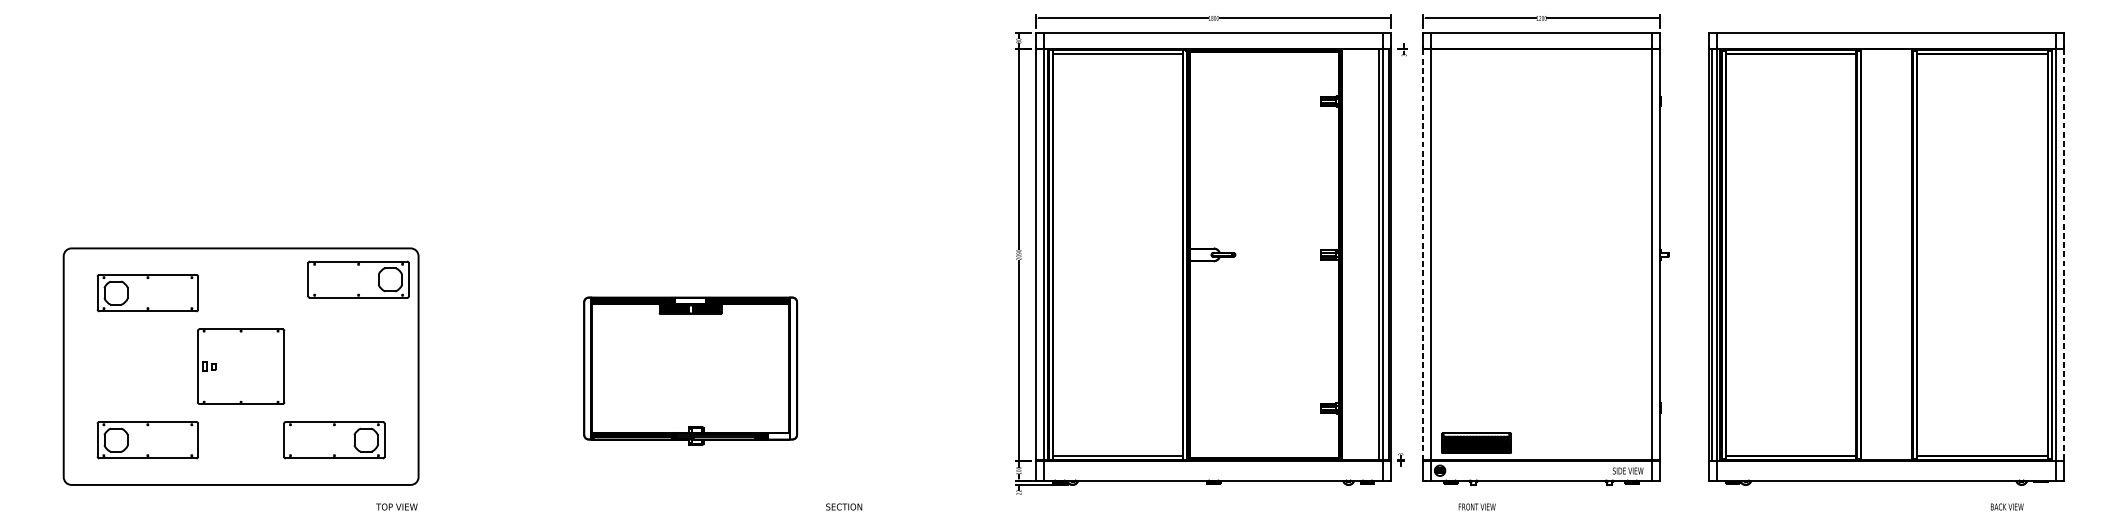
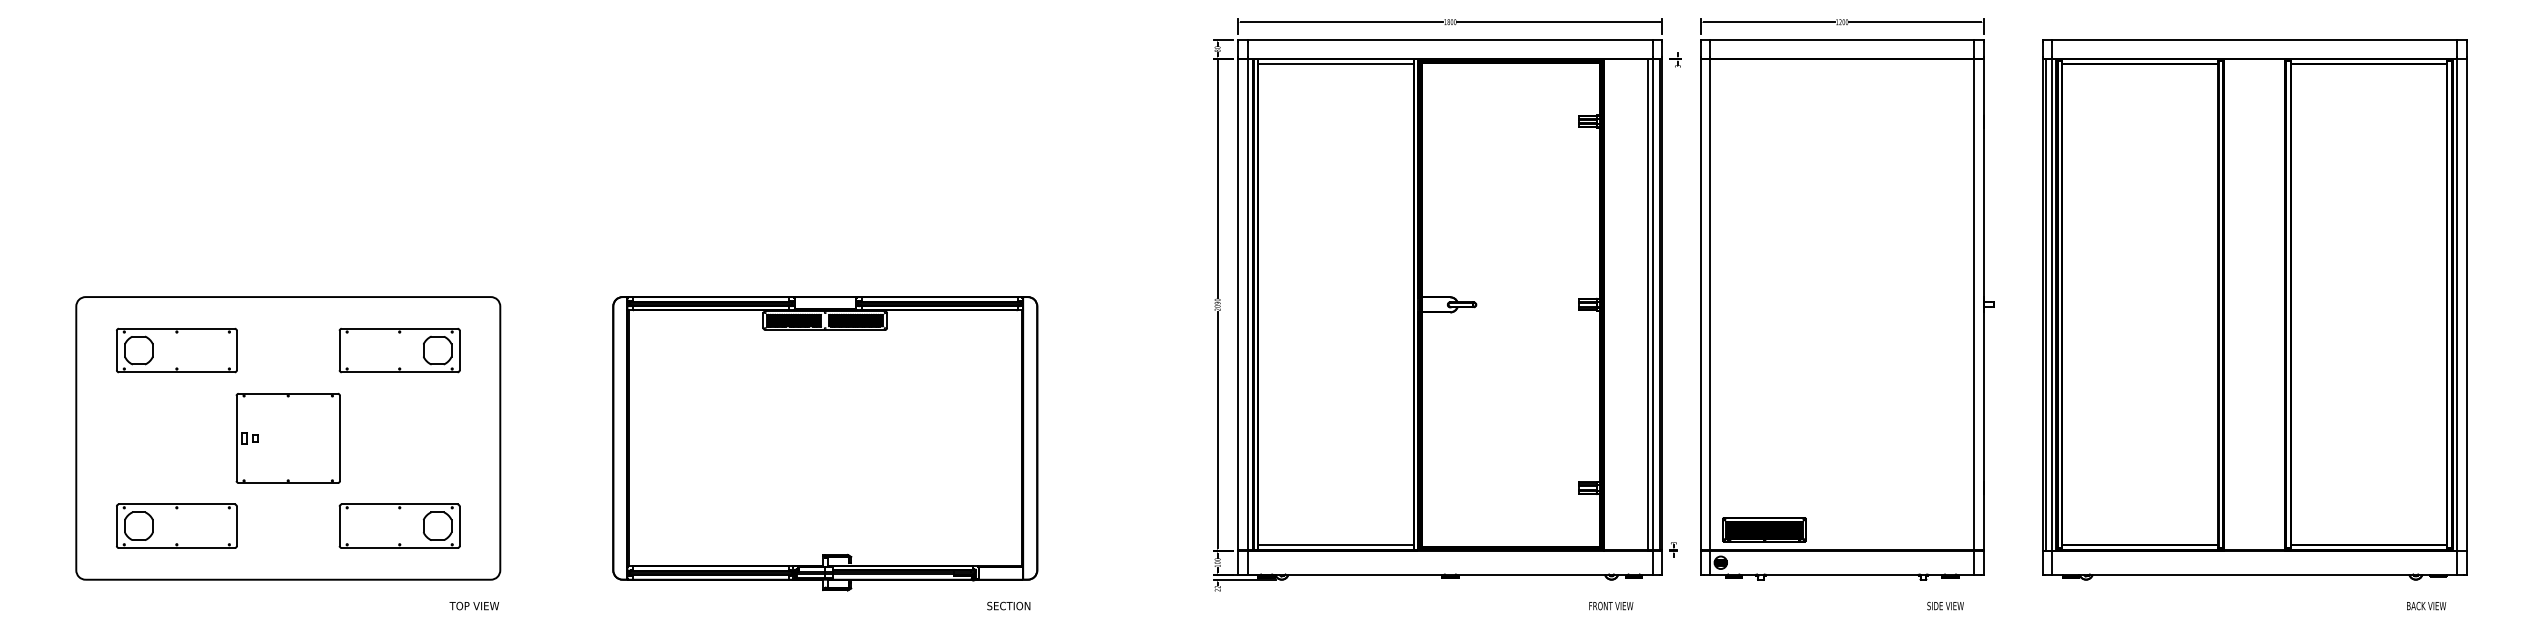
line: (1423, 255) -> (1700, 305), dashed -> solid
line: (2064, 255) -> (2466, 305), dashed -> solid
part: (358, 279) -> (399, 350), moved
part: (690, 370) -> (825, 443), size x1.67
text: (1628, 470) -> (1945, 605), moved
text: (1477, 506) -> (1611, 605), moved
text: (2007, 507) -> (2426, 606), moved

